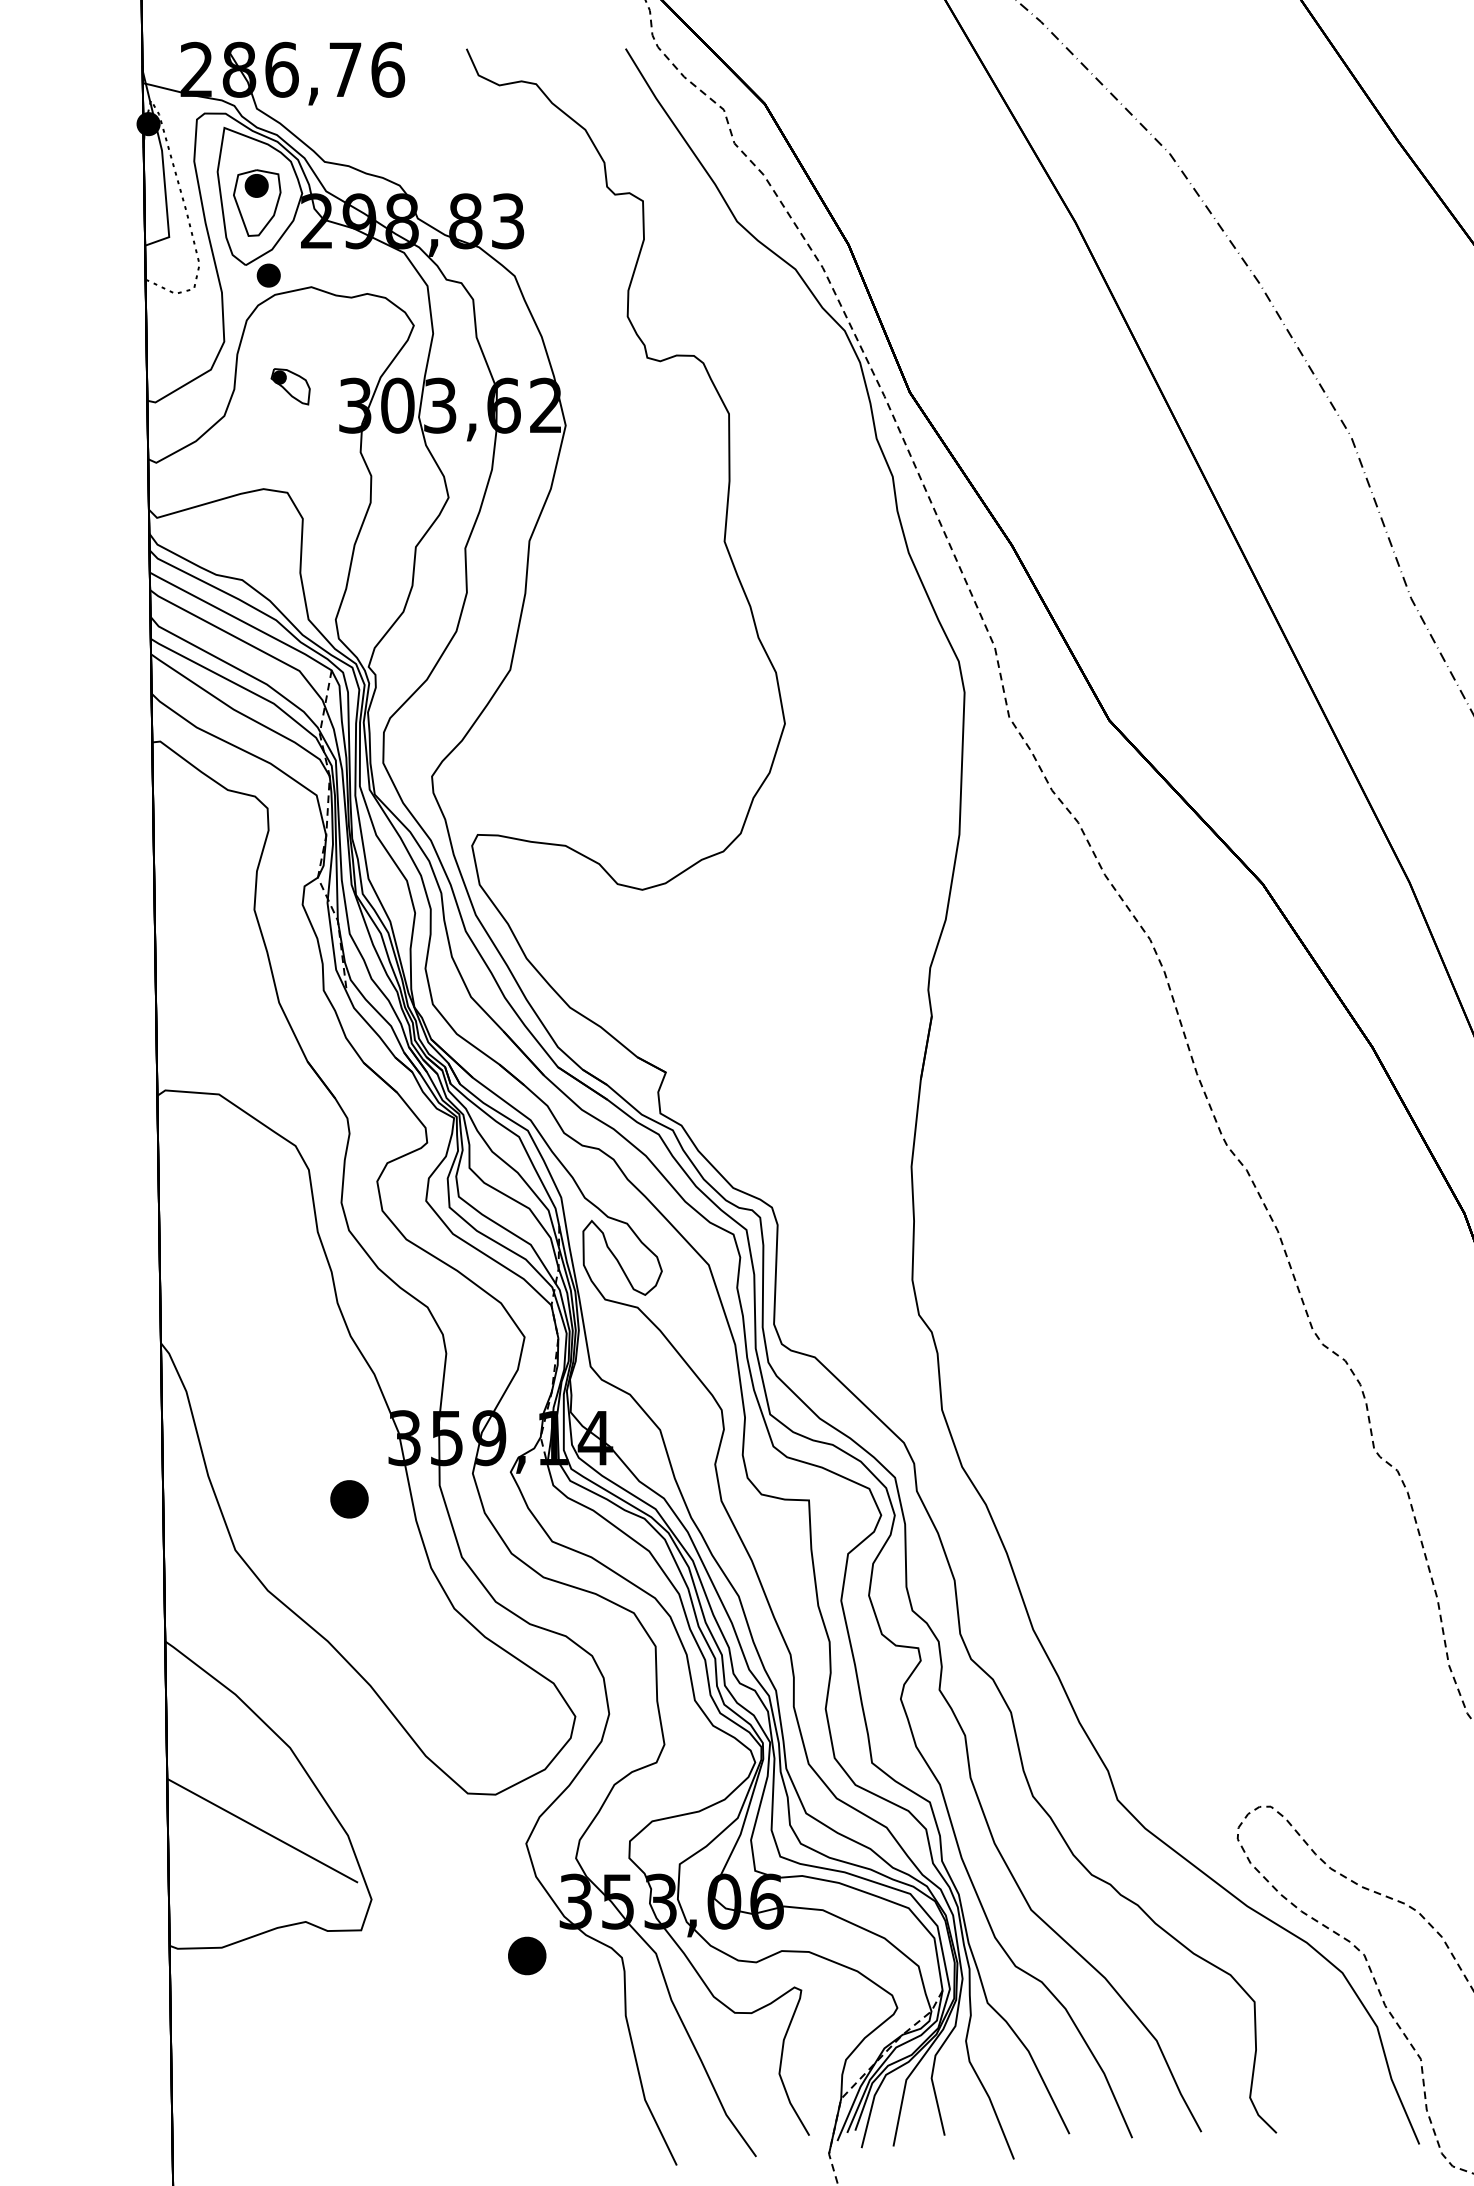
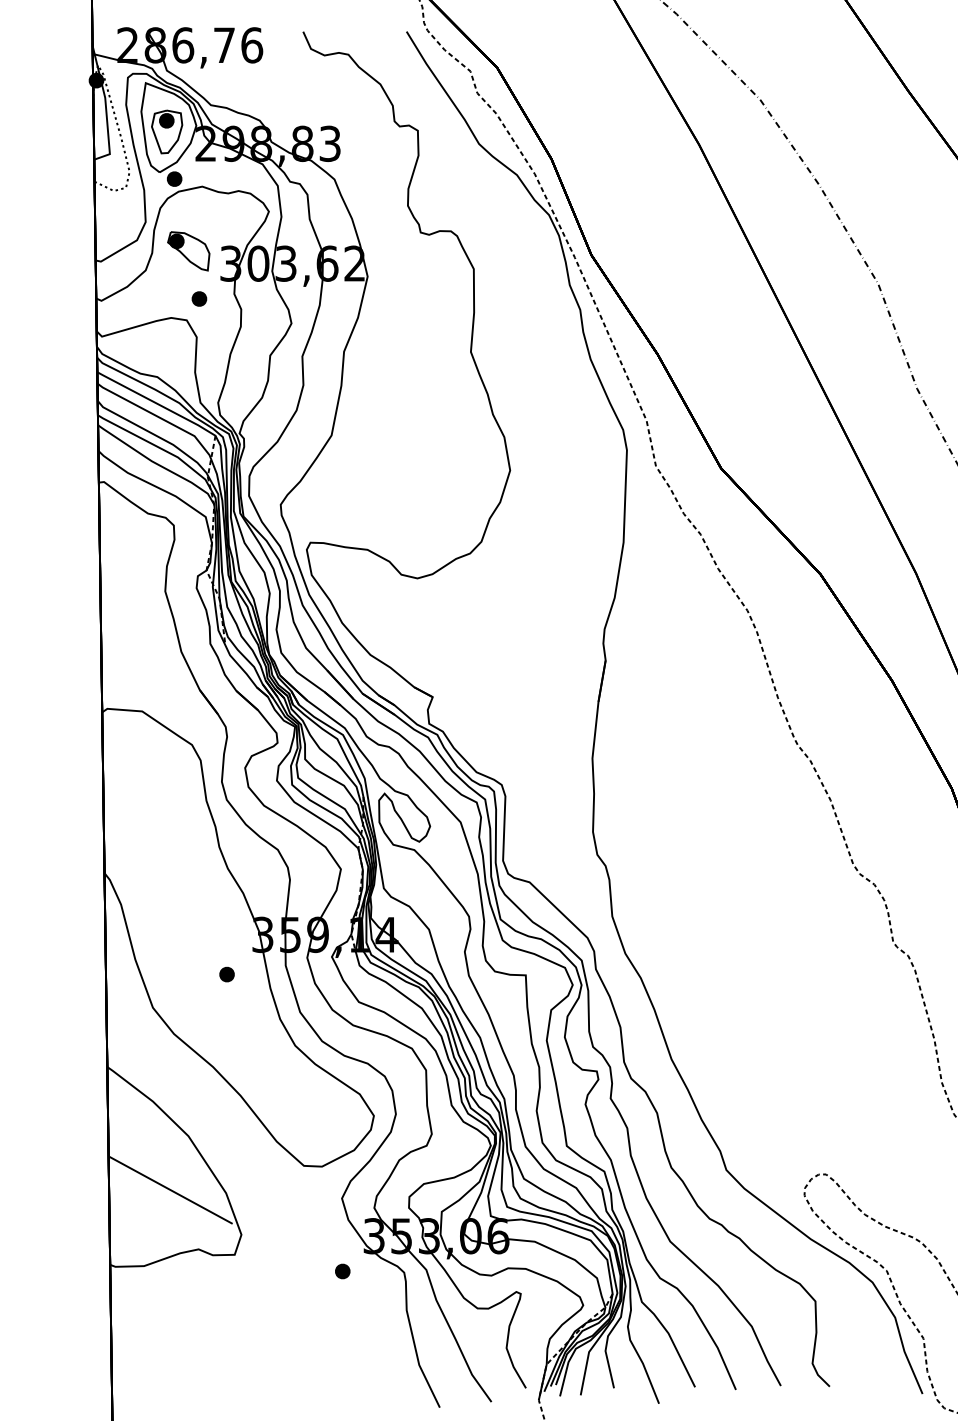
part: (290, 386) -> (188, 251), size x1.67
part: (307, 459) -> (199, 298), added
part: (348, 1499) -> (226, 974), size x0.62
part: (527, 1955) -> (342, 1271), size x0.62

